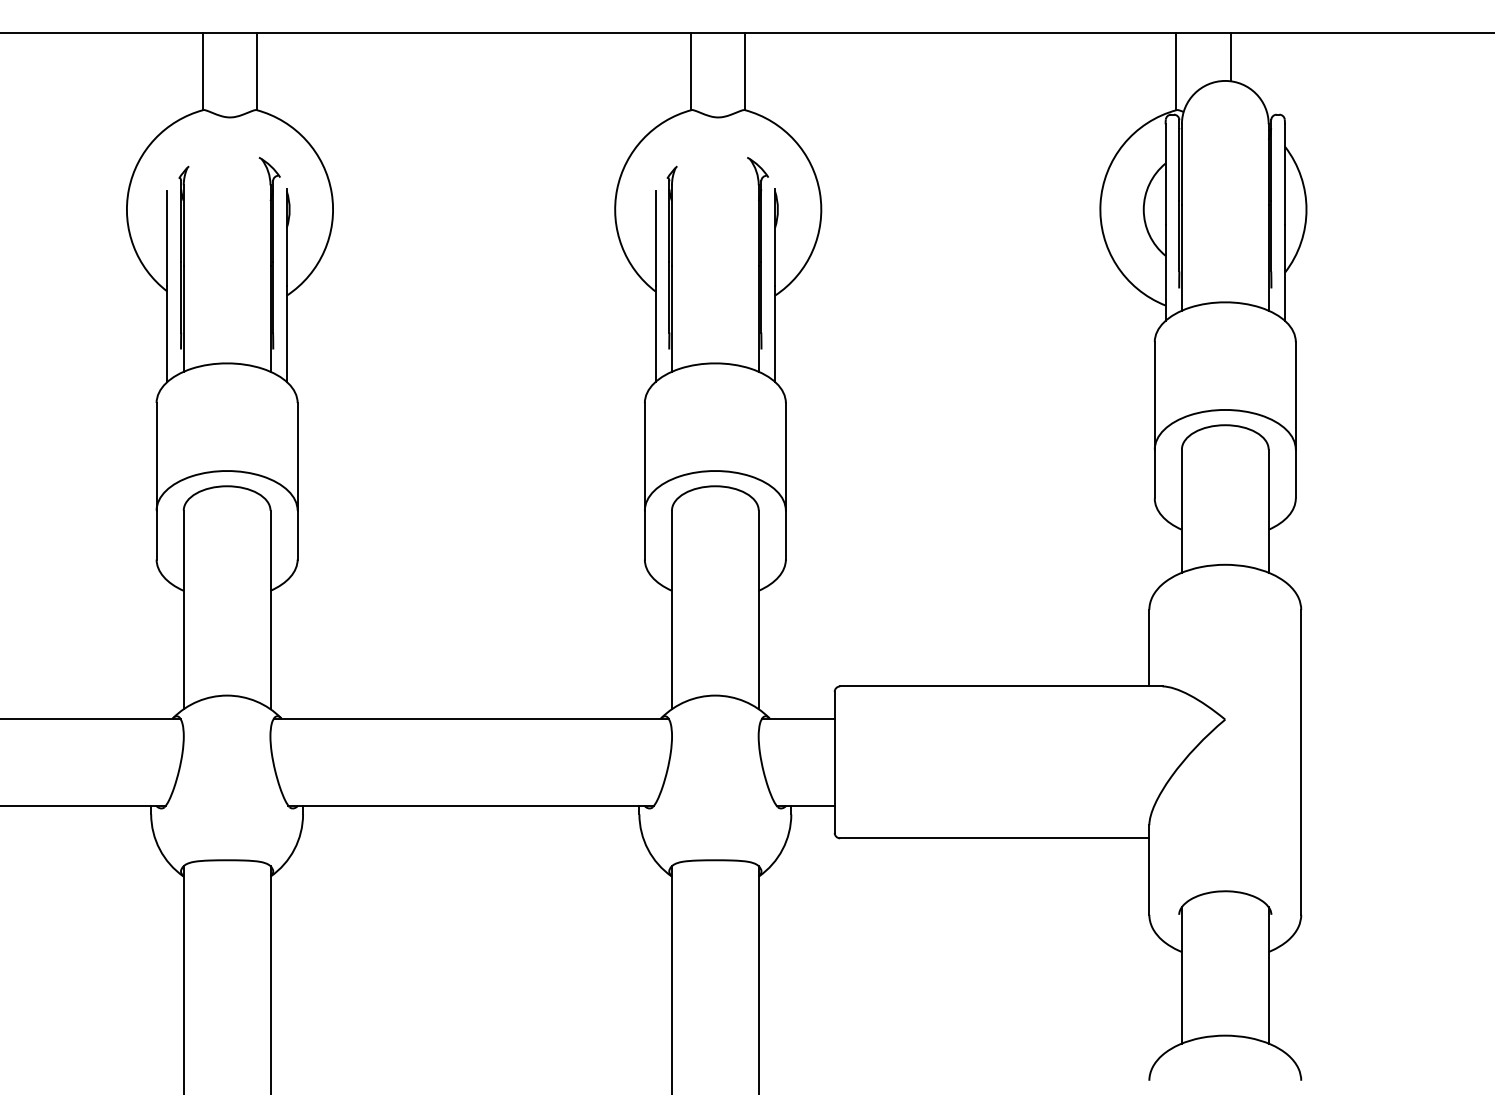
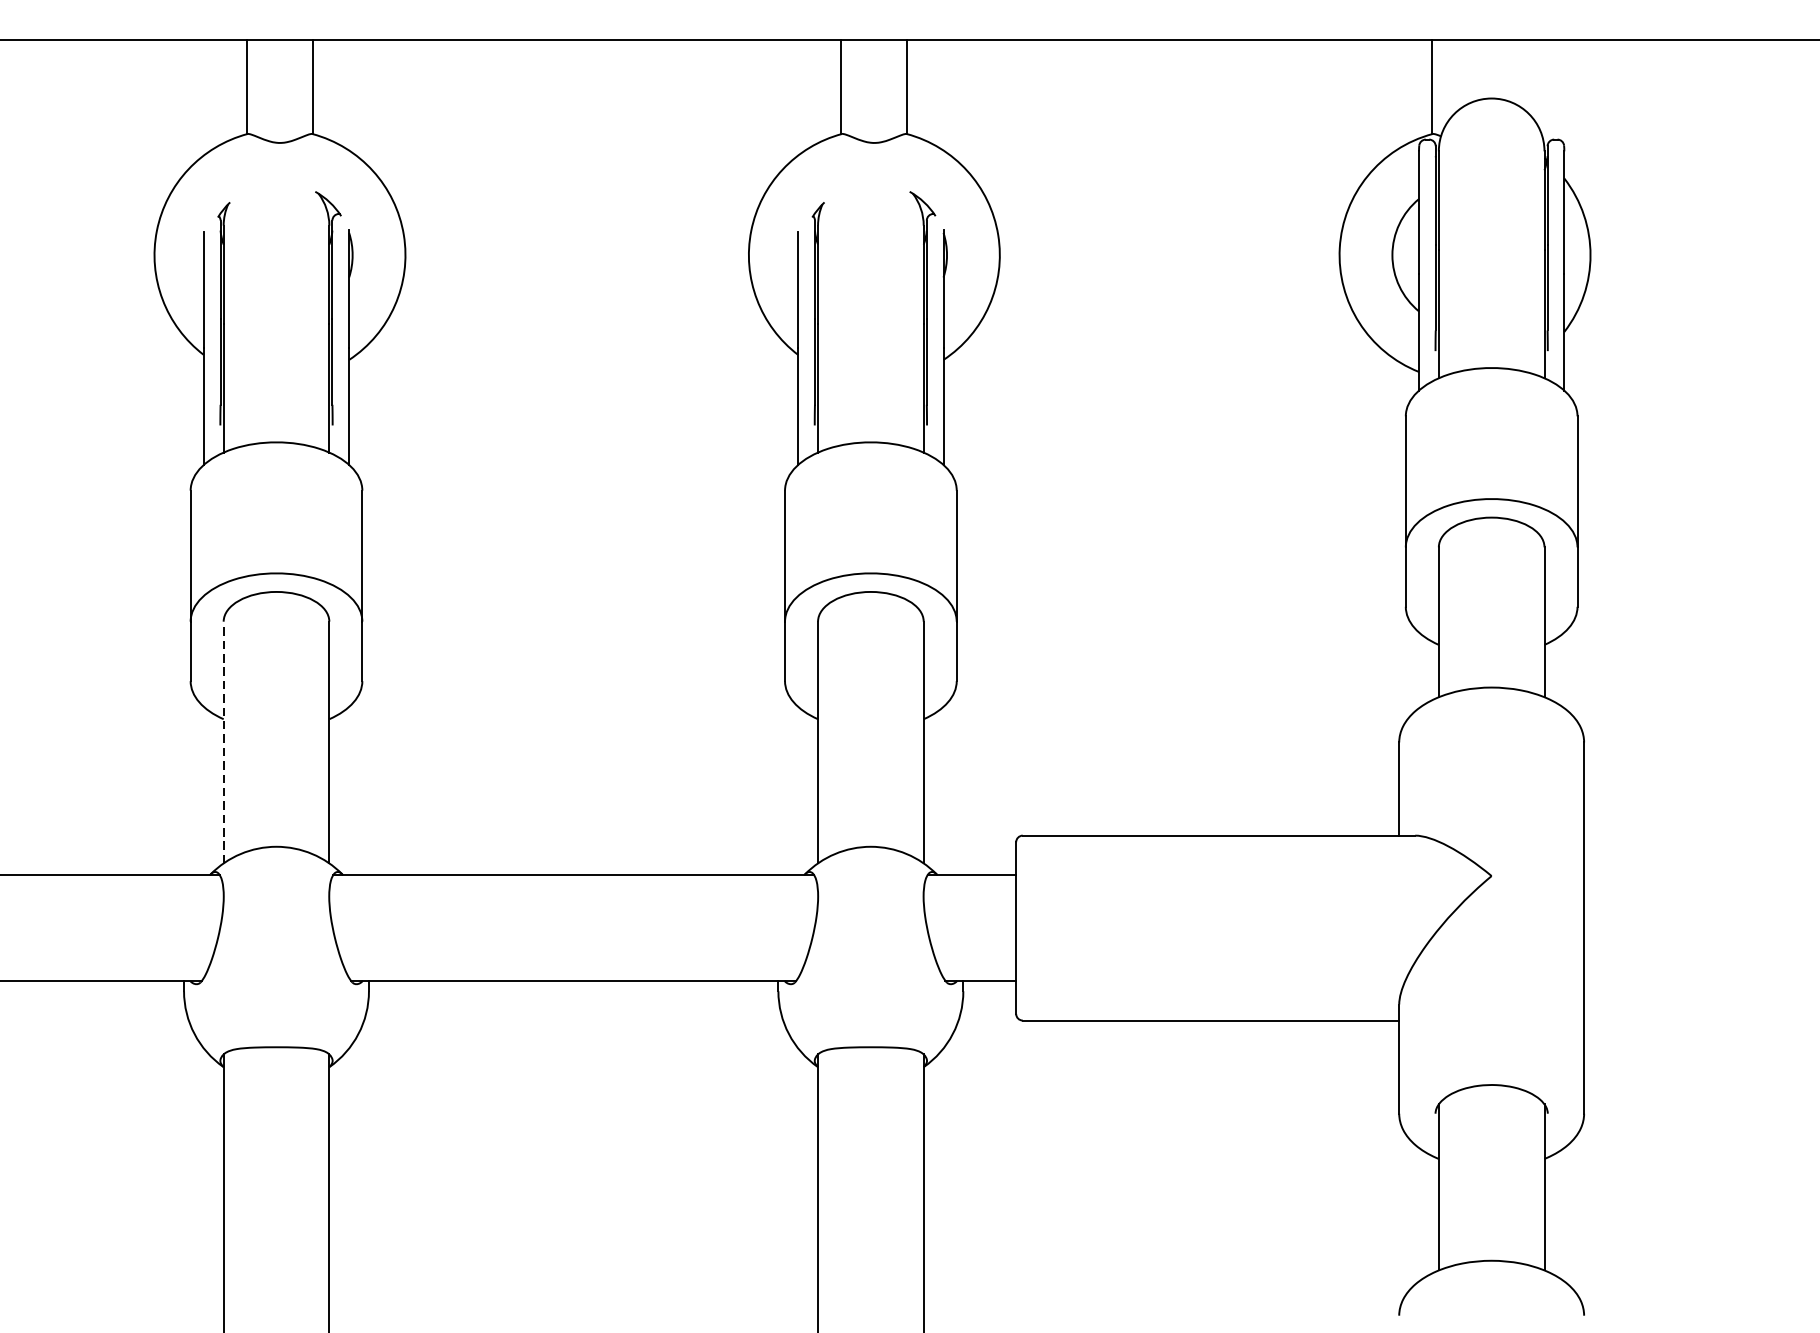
line: (1230, 56) -> (1498, 68), removed
line: (183, 609) -> (223, 741), solid -> dashed

